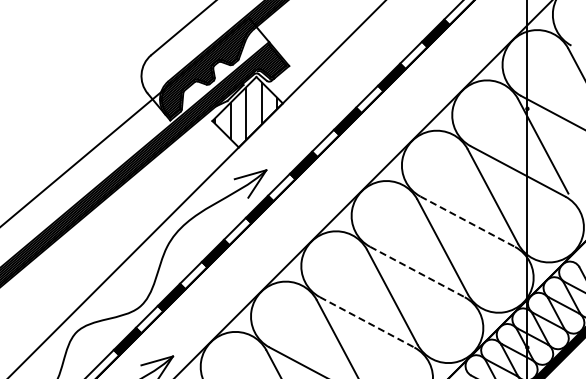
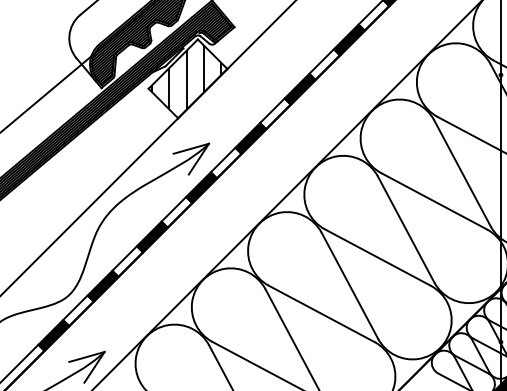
line: (467, 221) -> (433, 201), dashed -> solid
line: (417, 272) -> (378, 258), dashed -> solid
line: (367, 322) -> (322, 314), dashed -> solid

